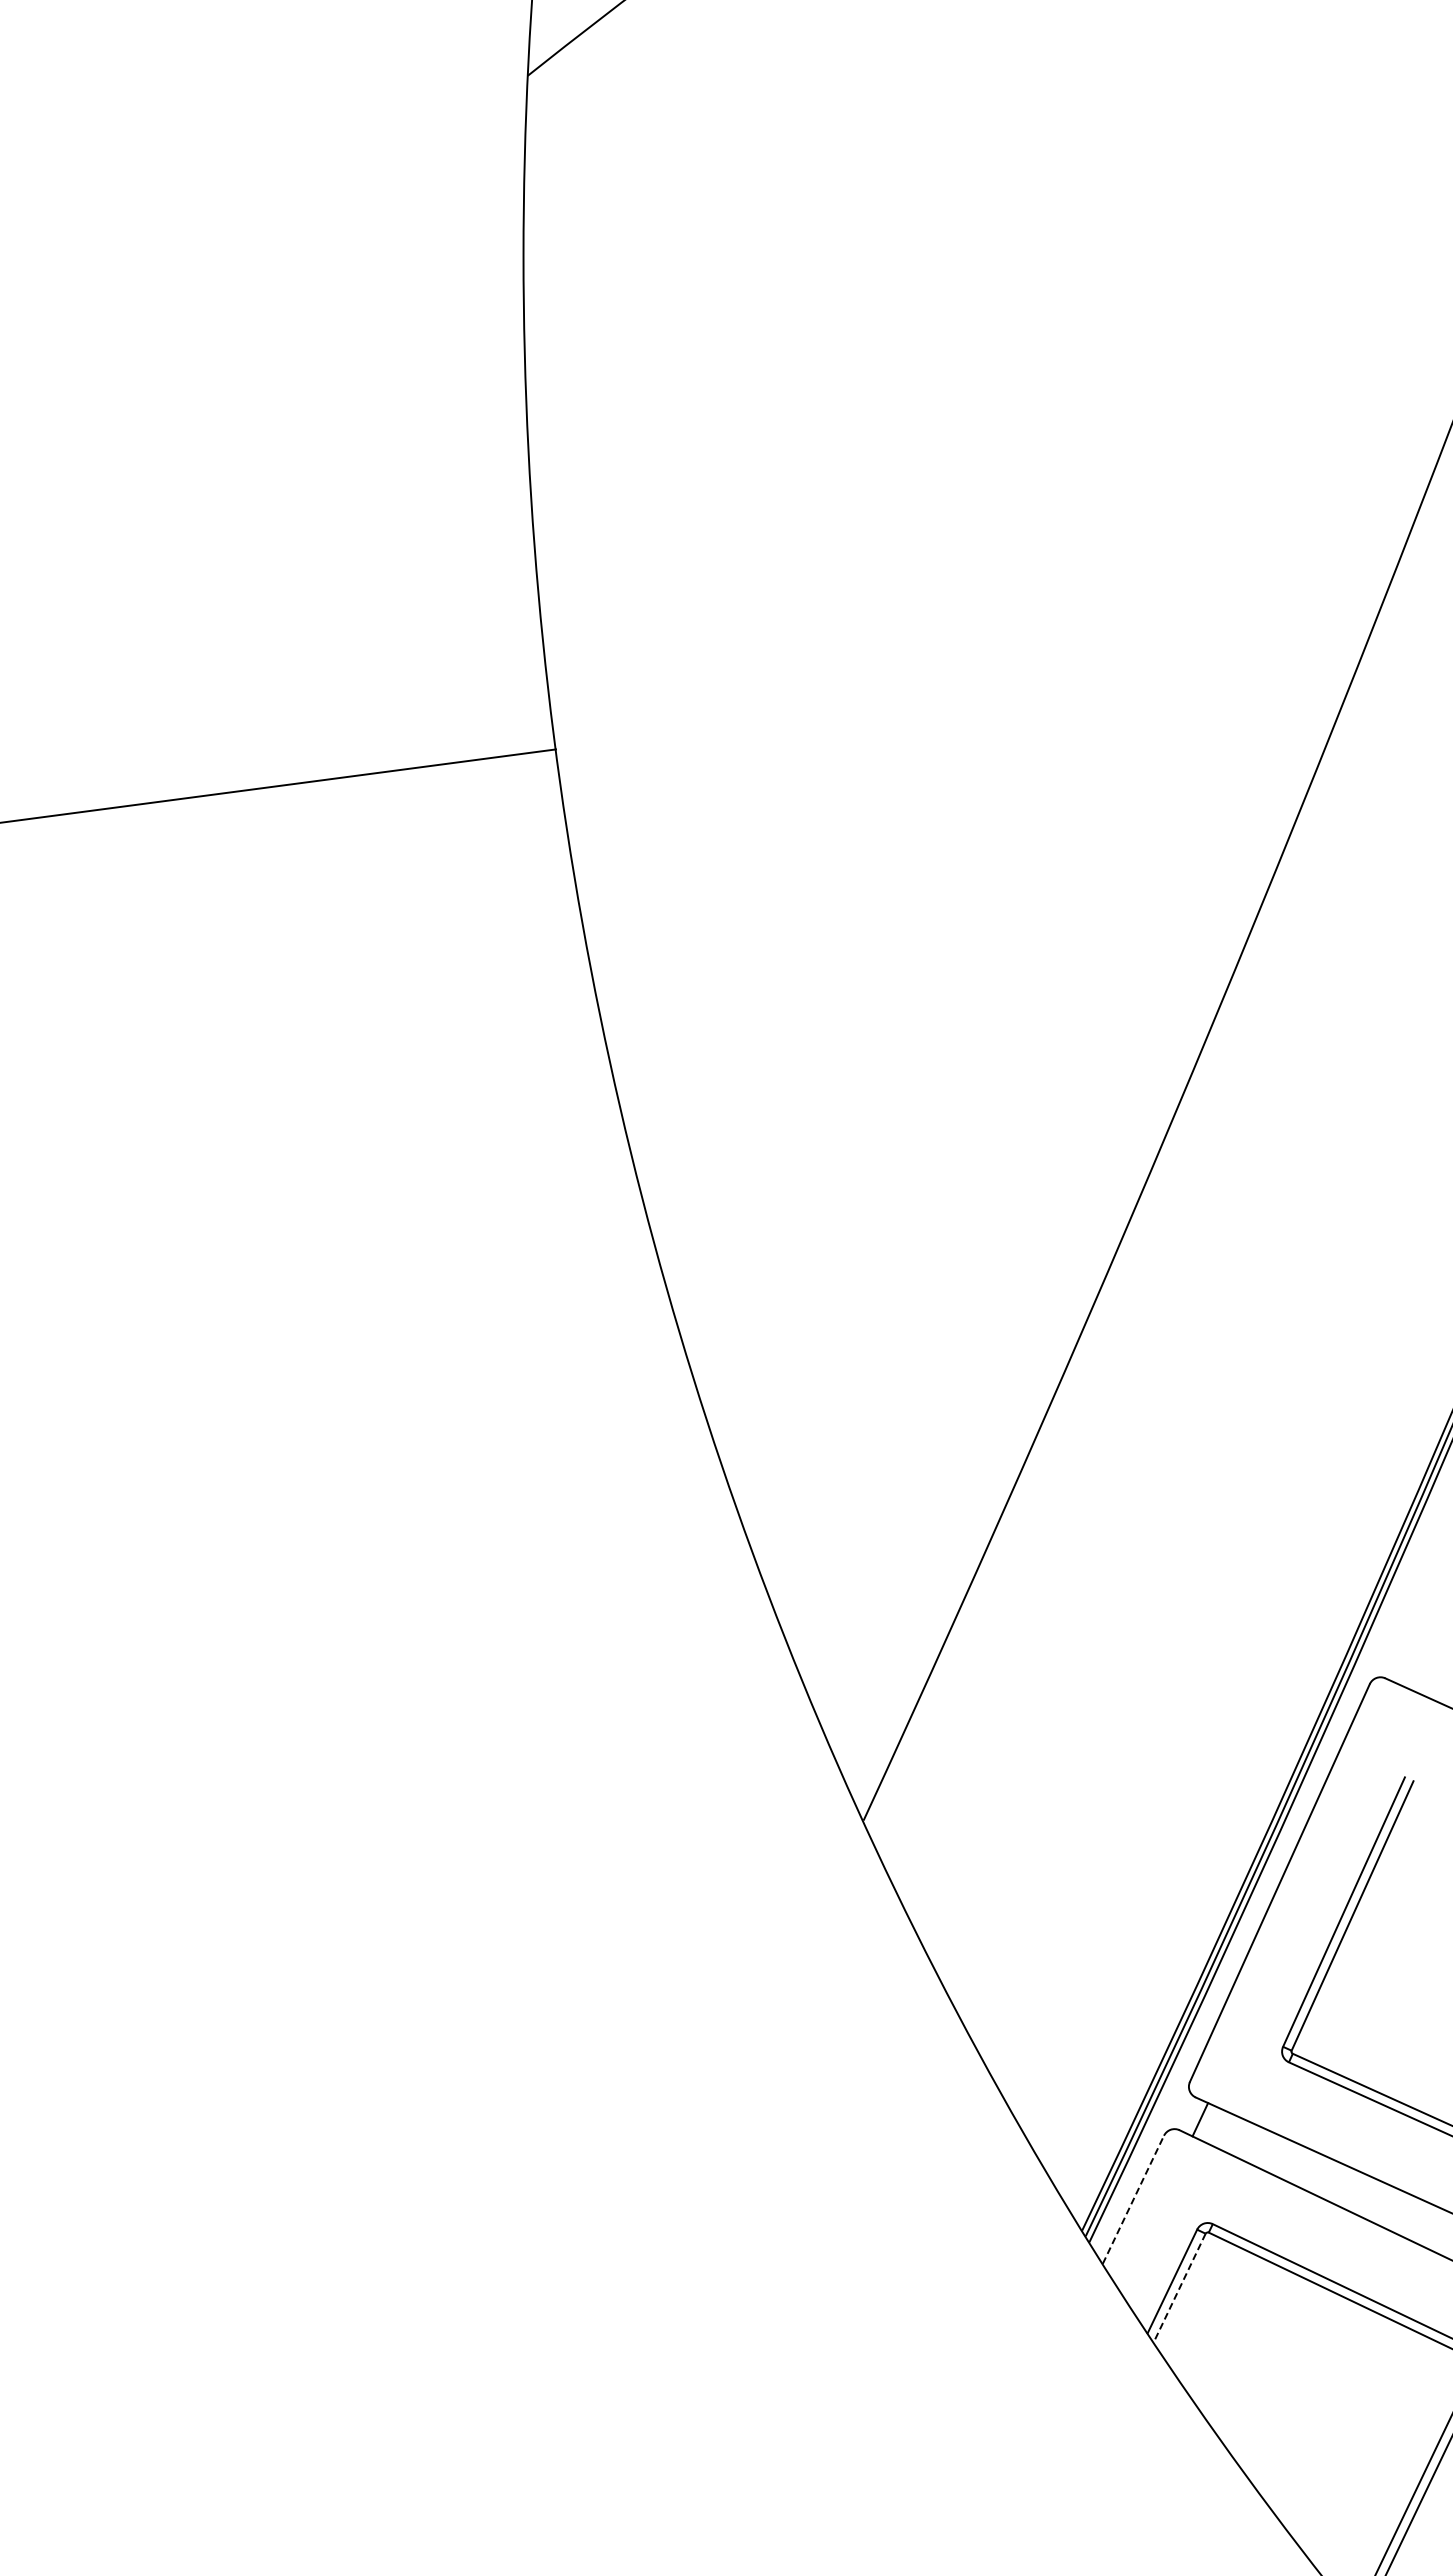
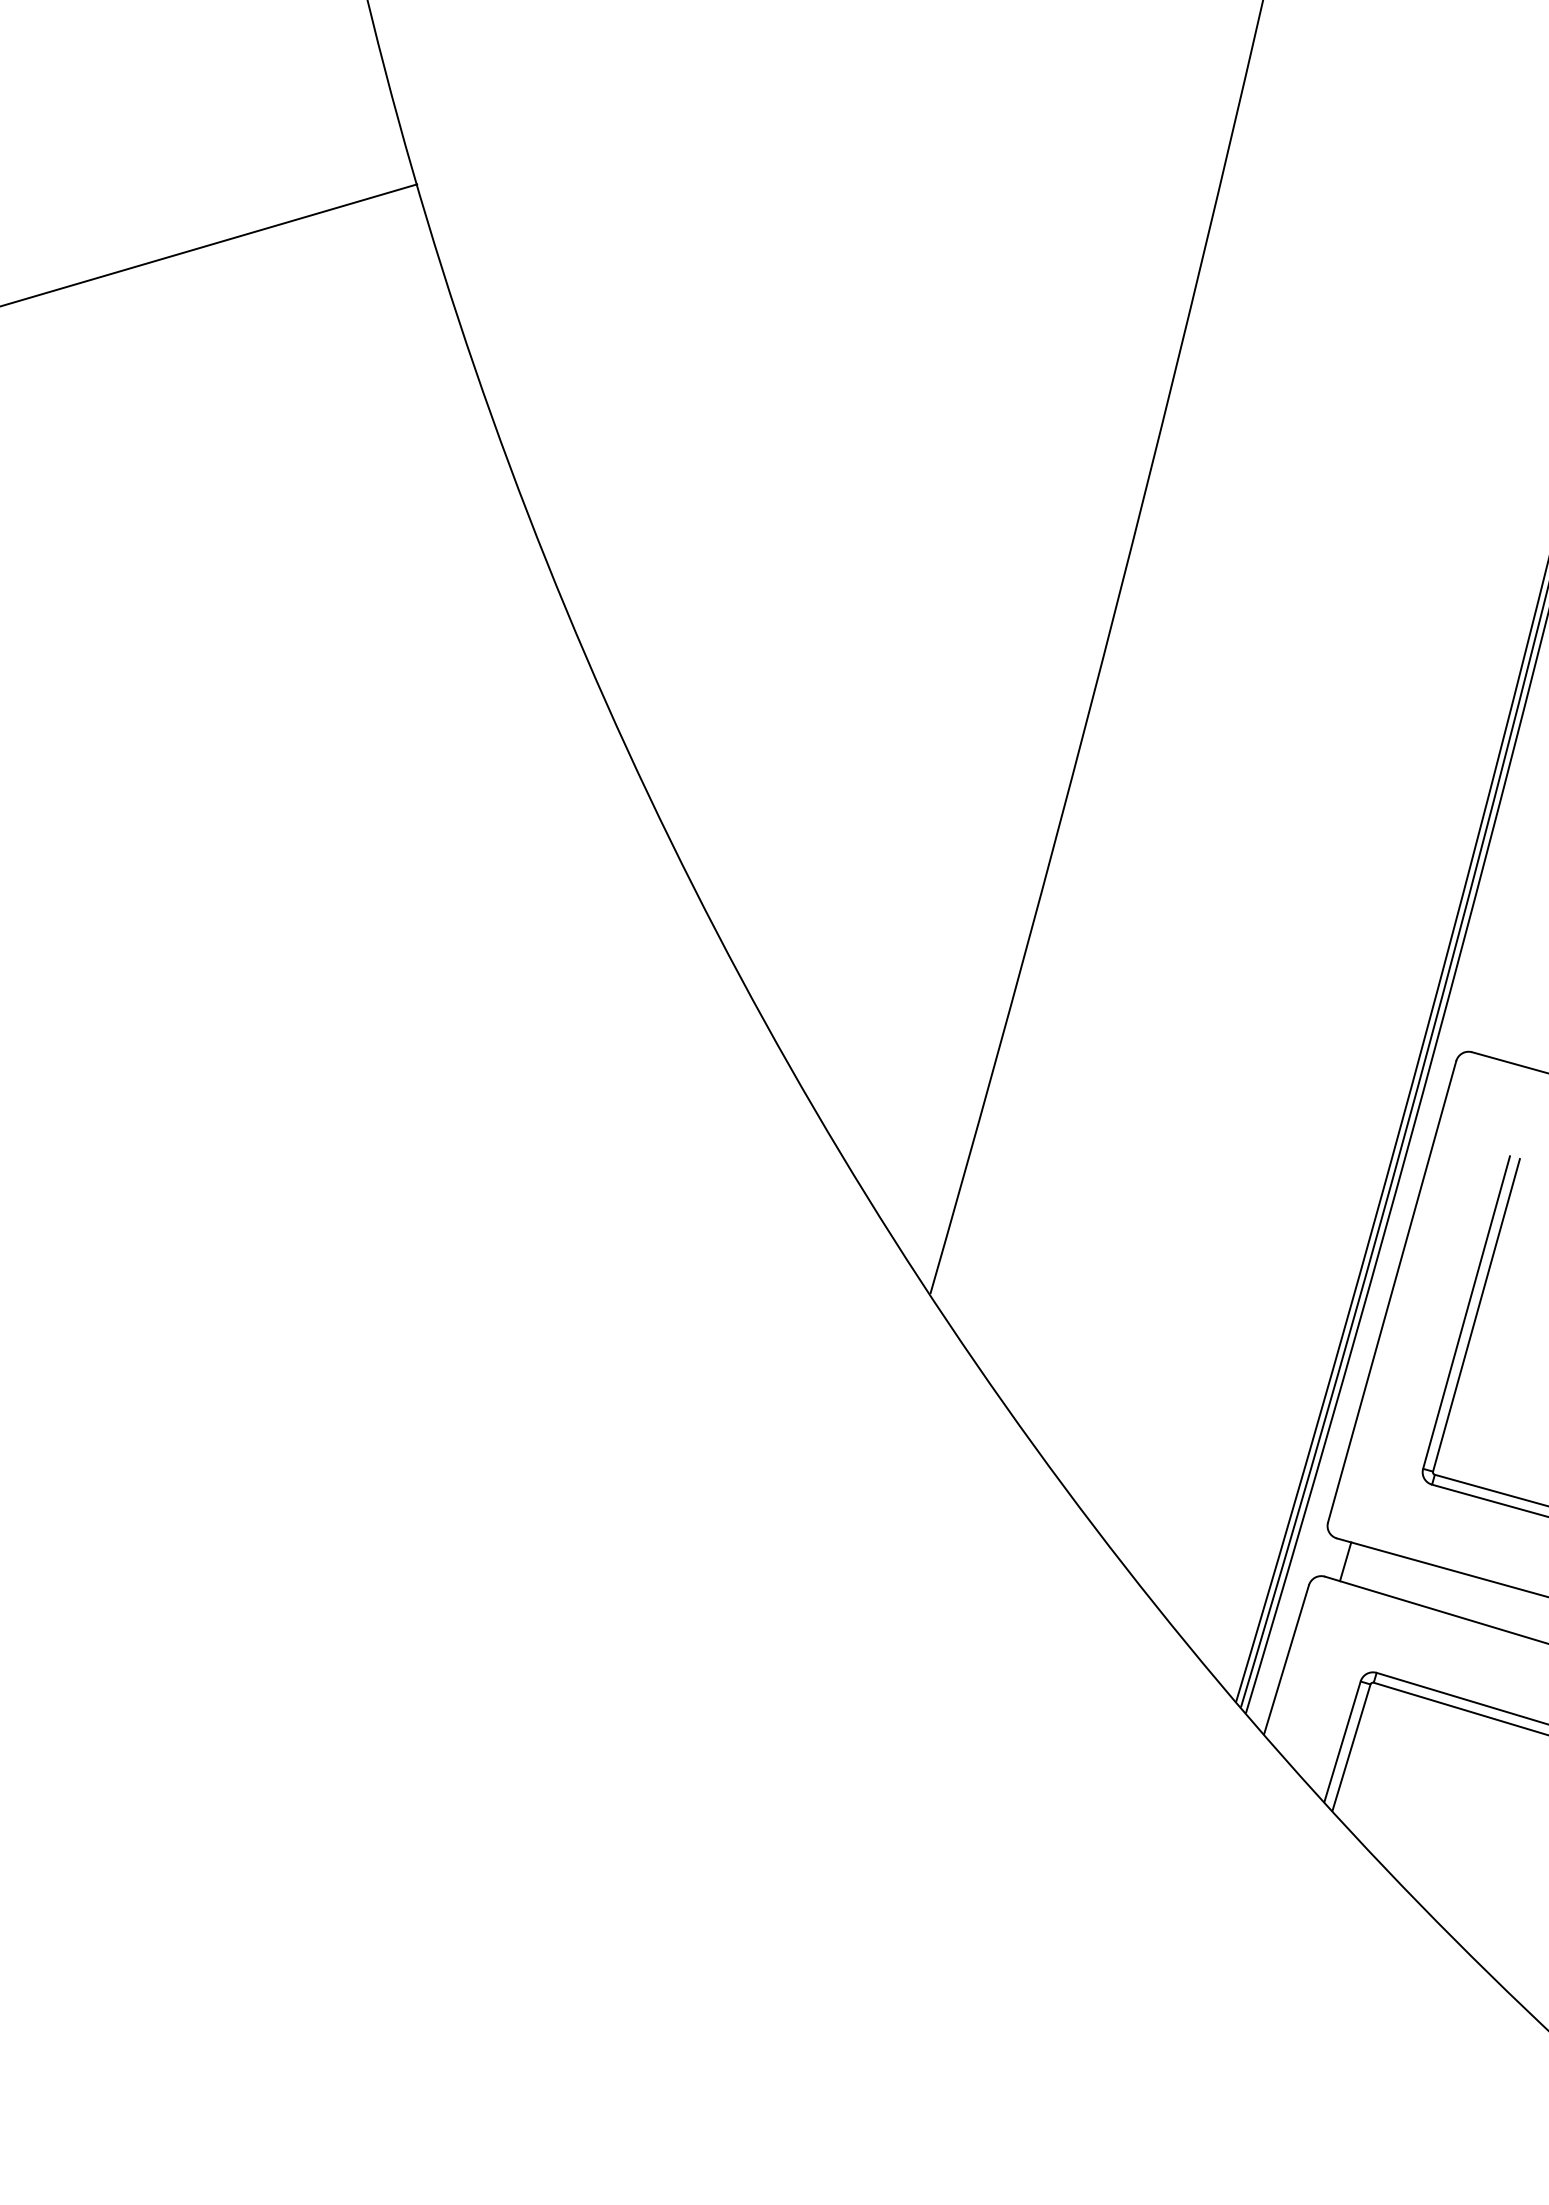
line: (1133, 2199) -> (1286, 1659), dashed -> solid
line: (1179, 2288) -> (1351, 1748), dashed -> solid

